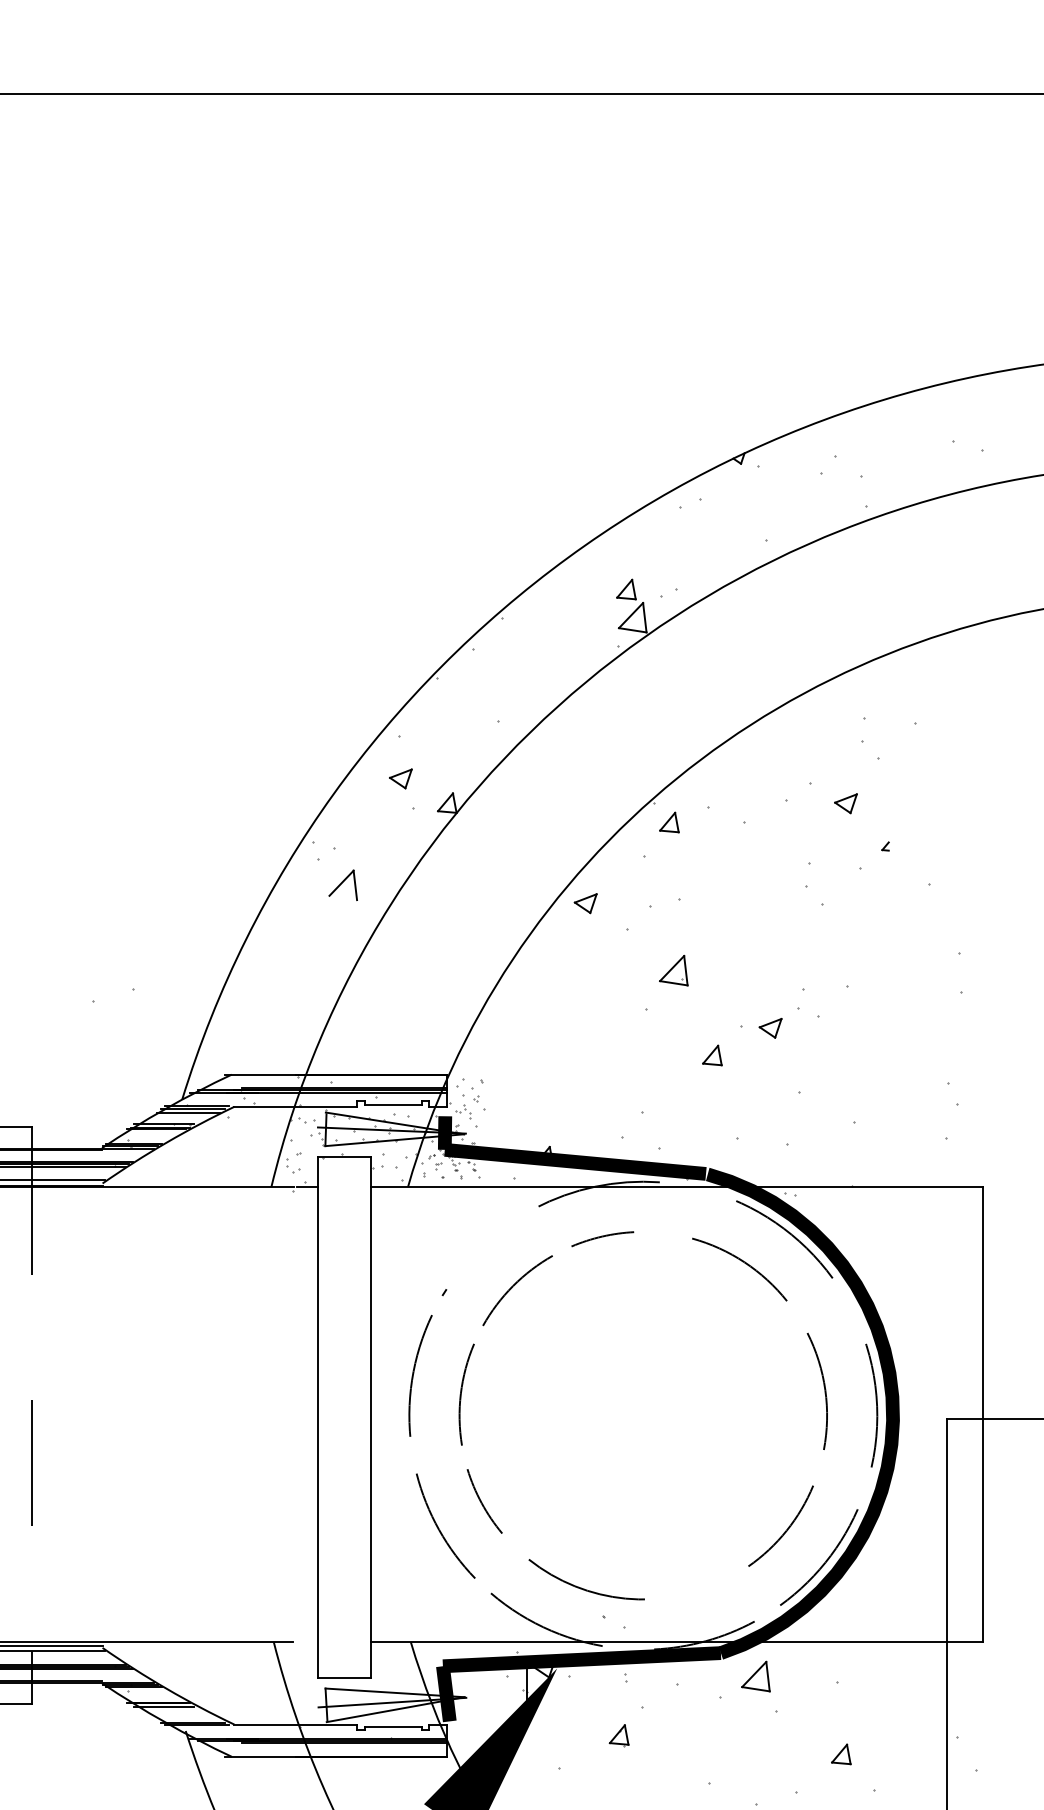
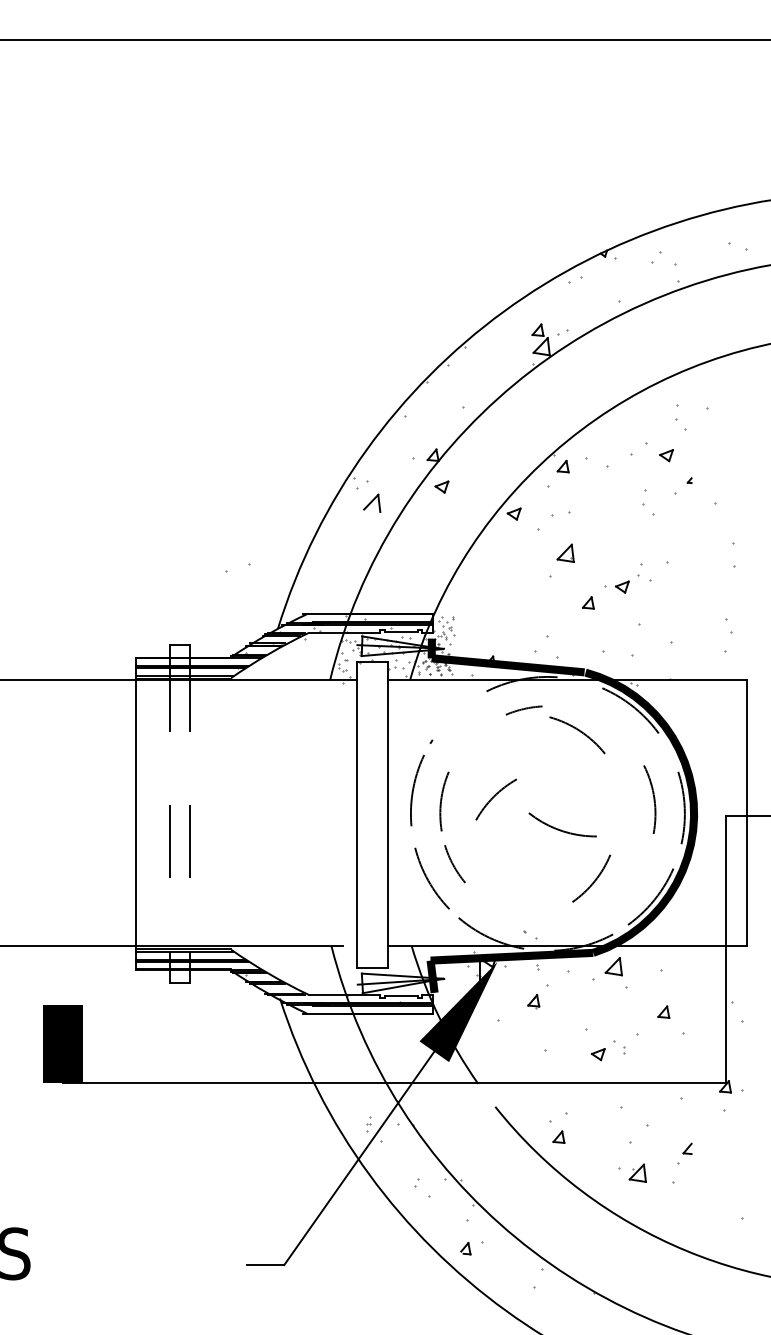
part: (400, 777) -> (441, 486), moved
arc: (741, 1263) -> (578, 731), moved
arc: (514, 1286) -> (494, 797), moved
arc: (786, 1529) -> (594, 880), moved
arc: (584, 1587) -> (561, 829), moved

